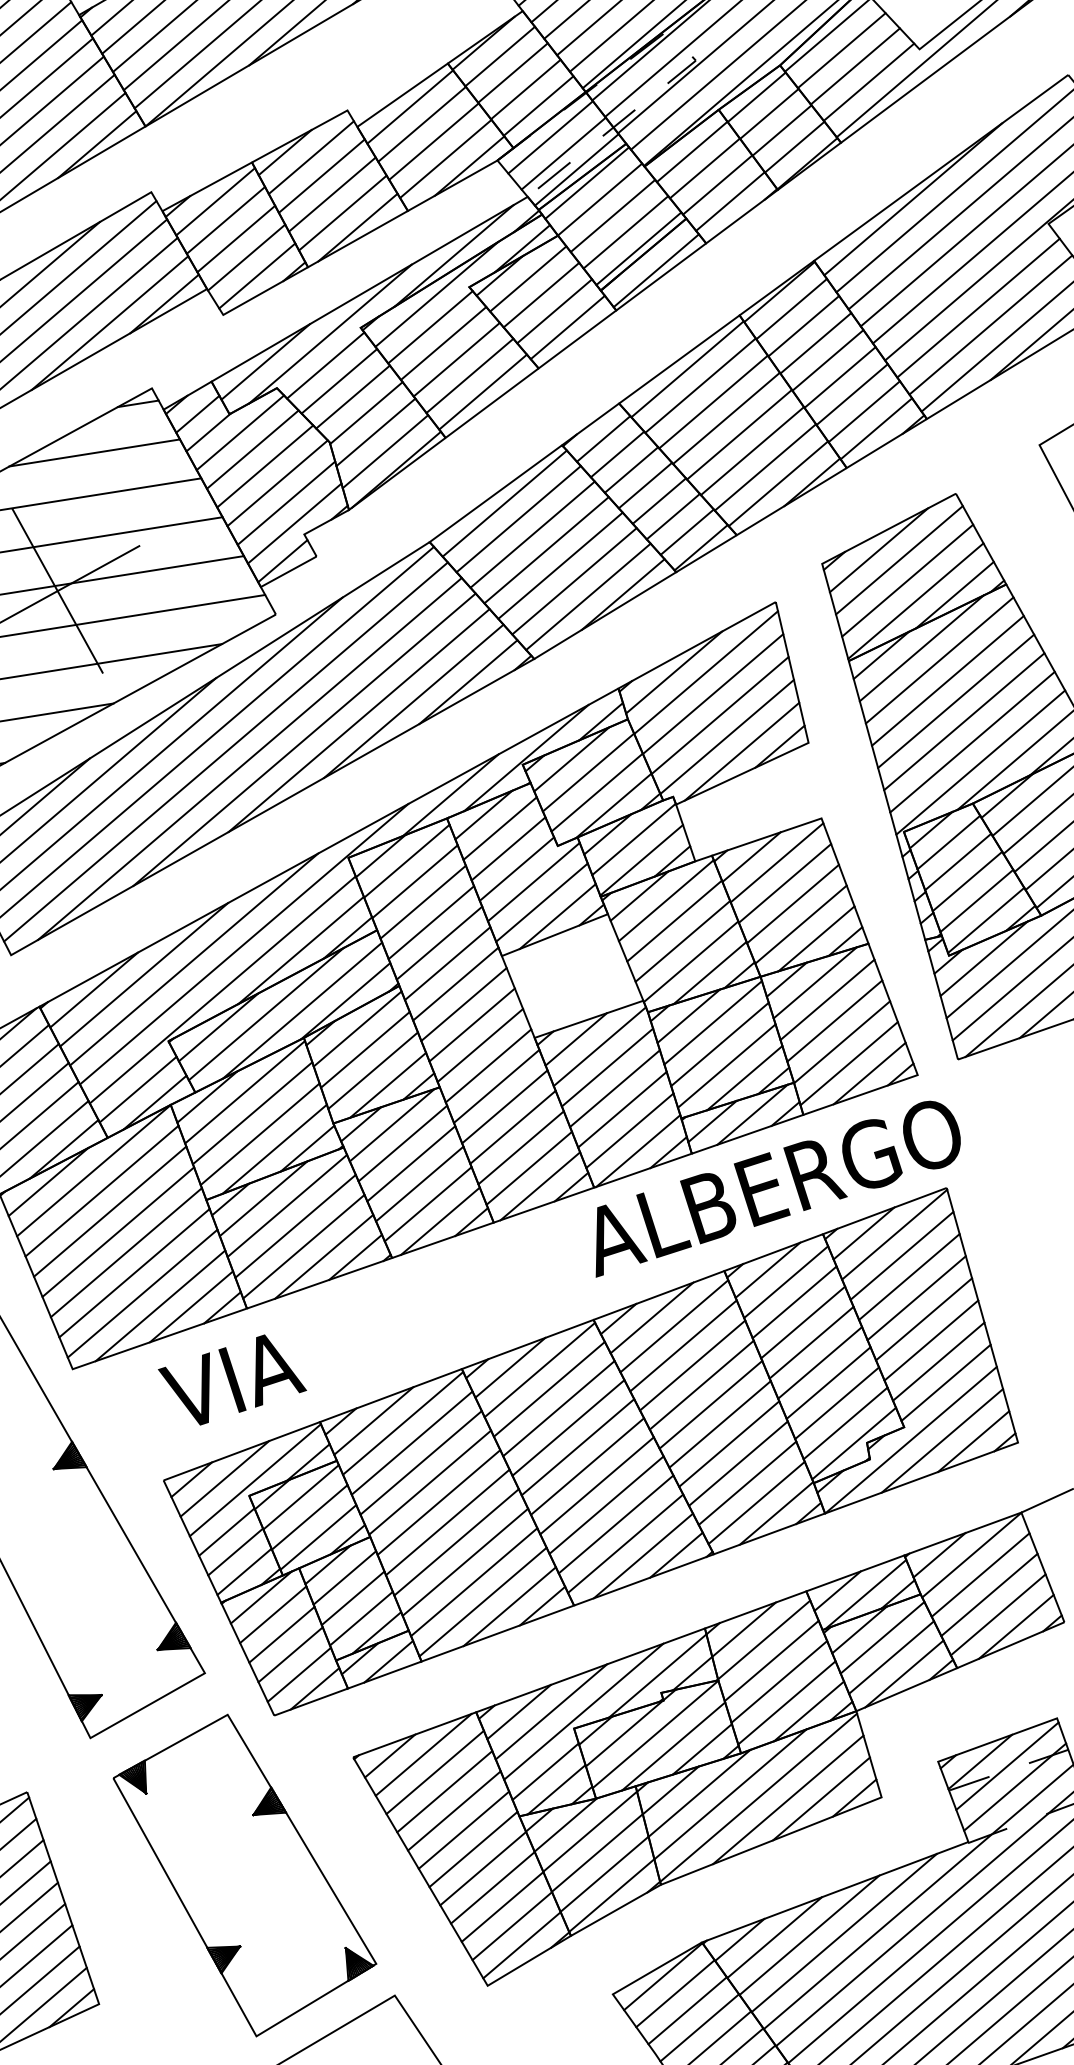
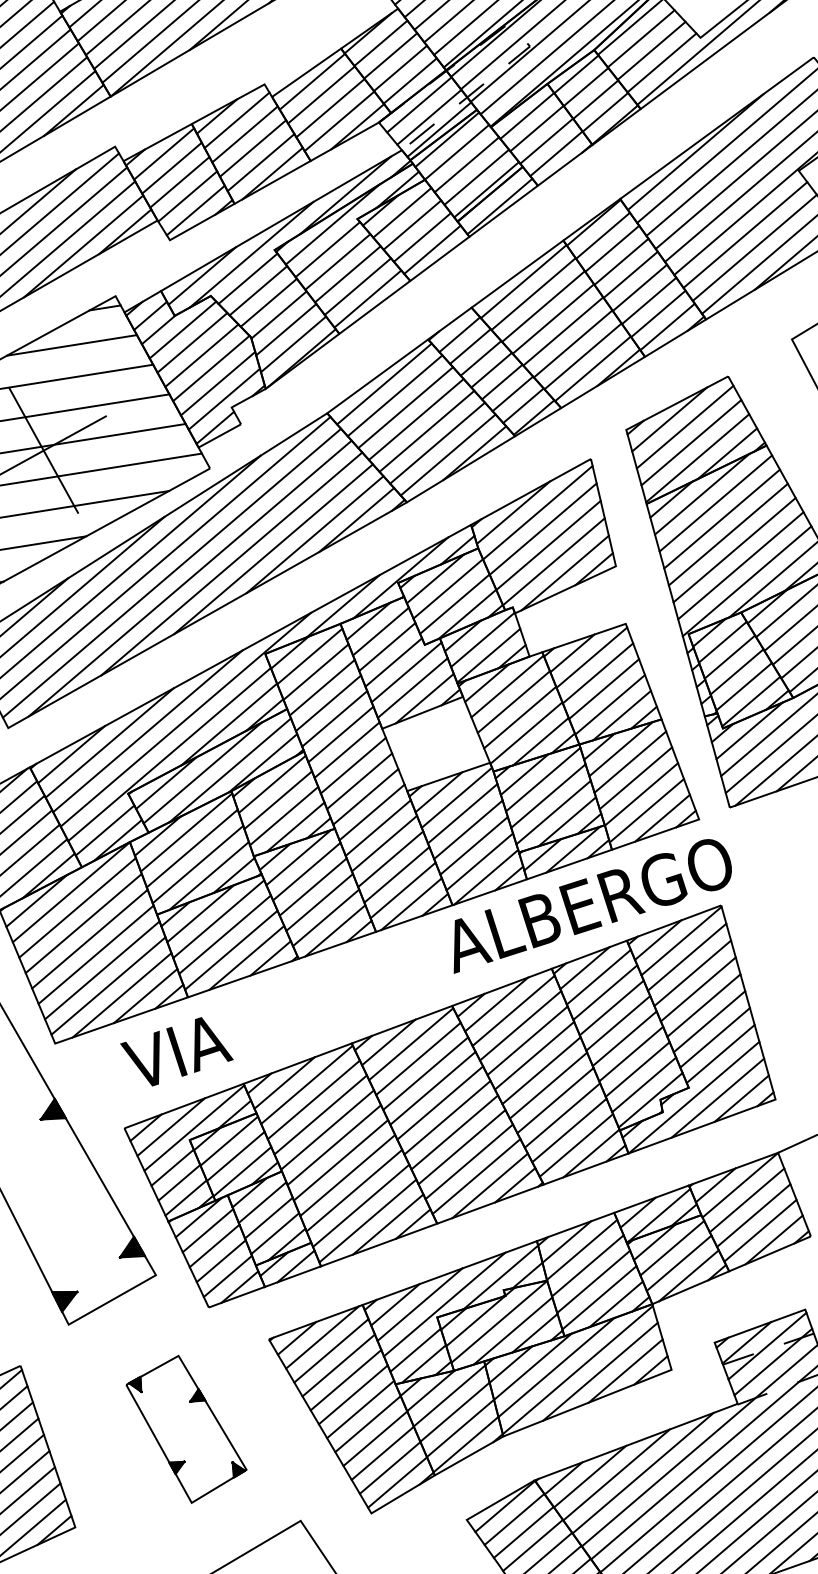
part: (244, 1875) -> (186, 1429), size x0.6

